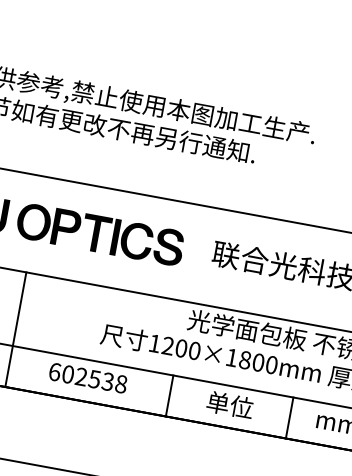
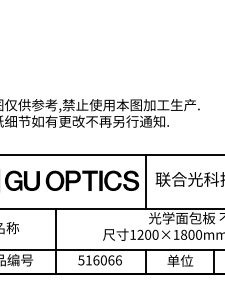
line: (196, 253) -> (146, 181), added
text: (86, 378) -> (99, 260), 602538 -> 516066

